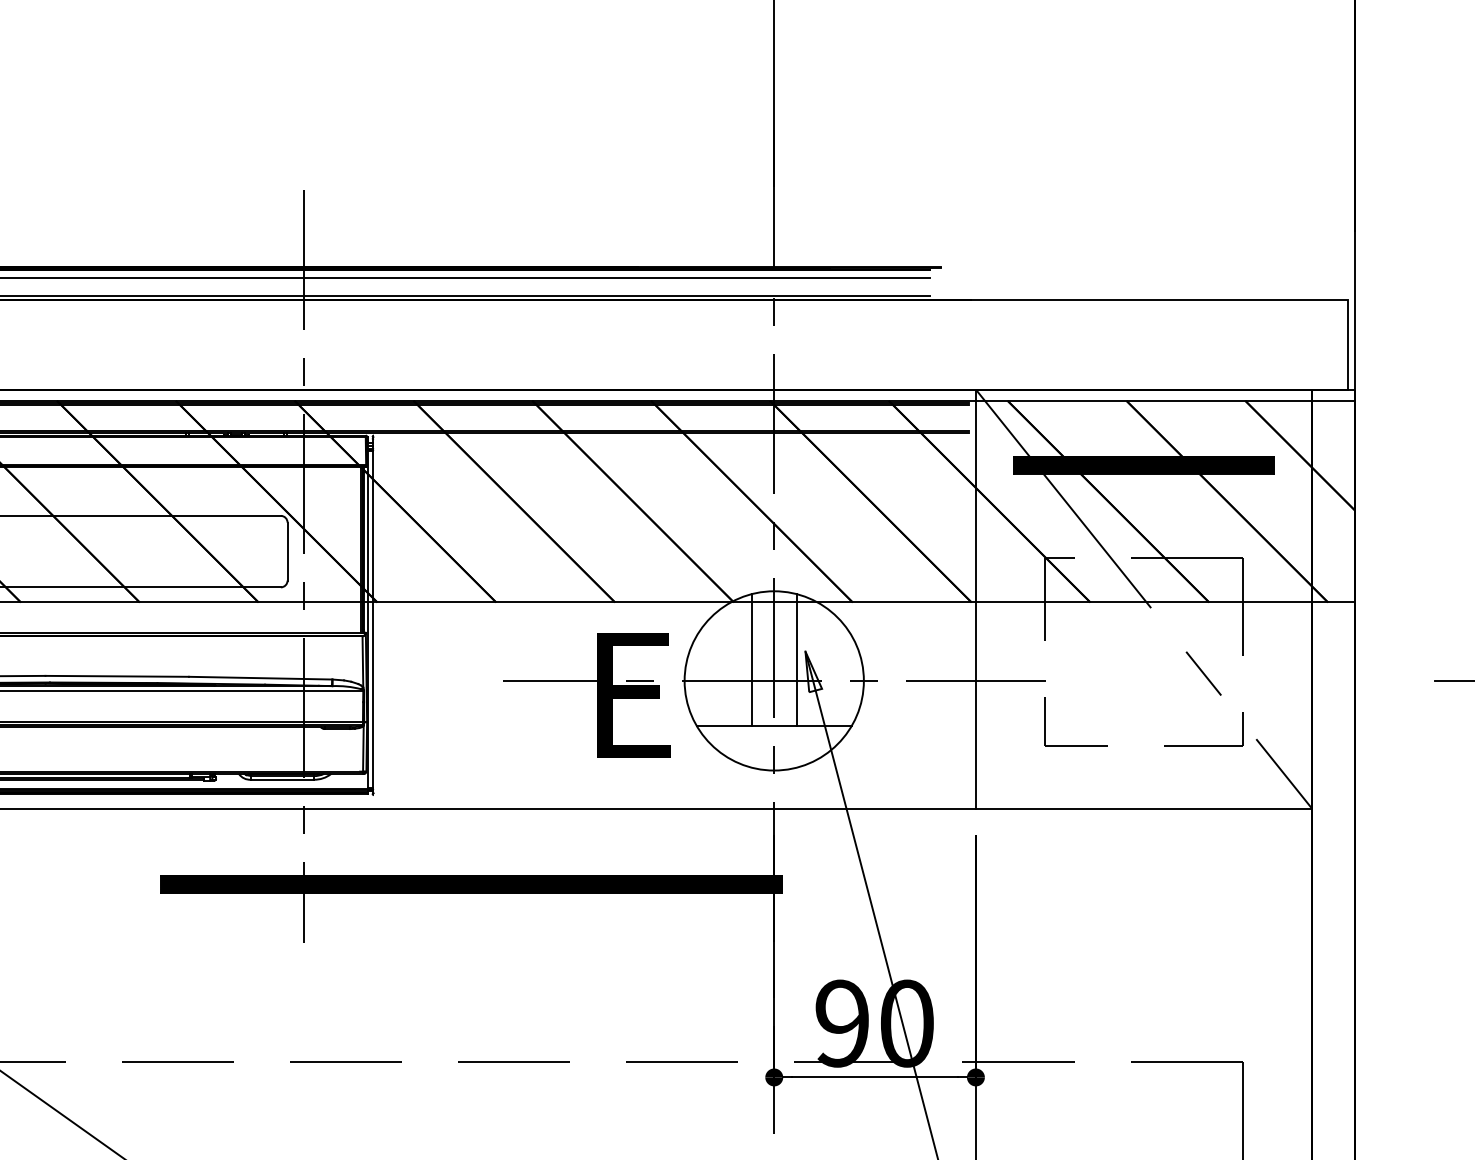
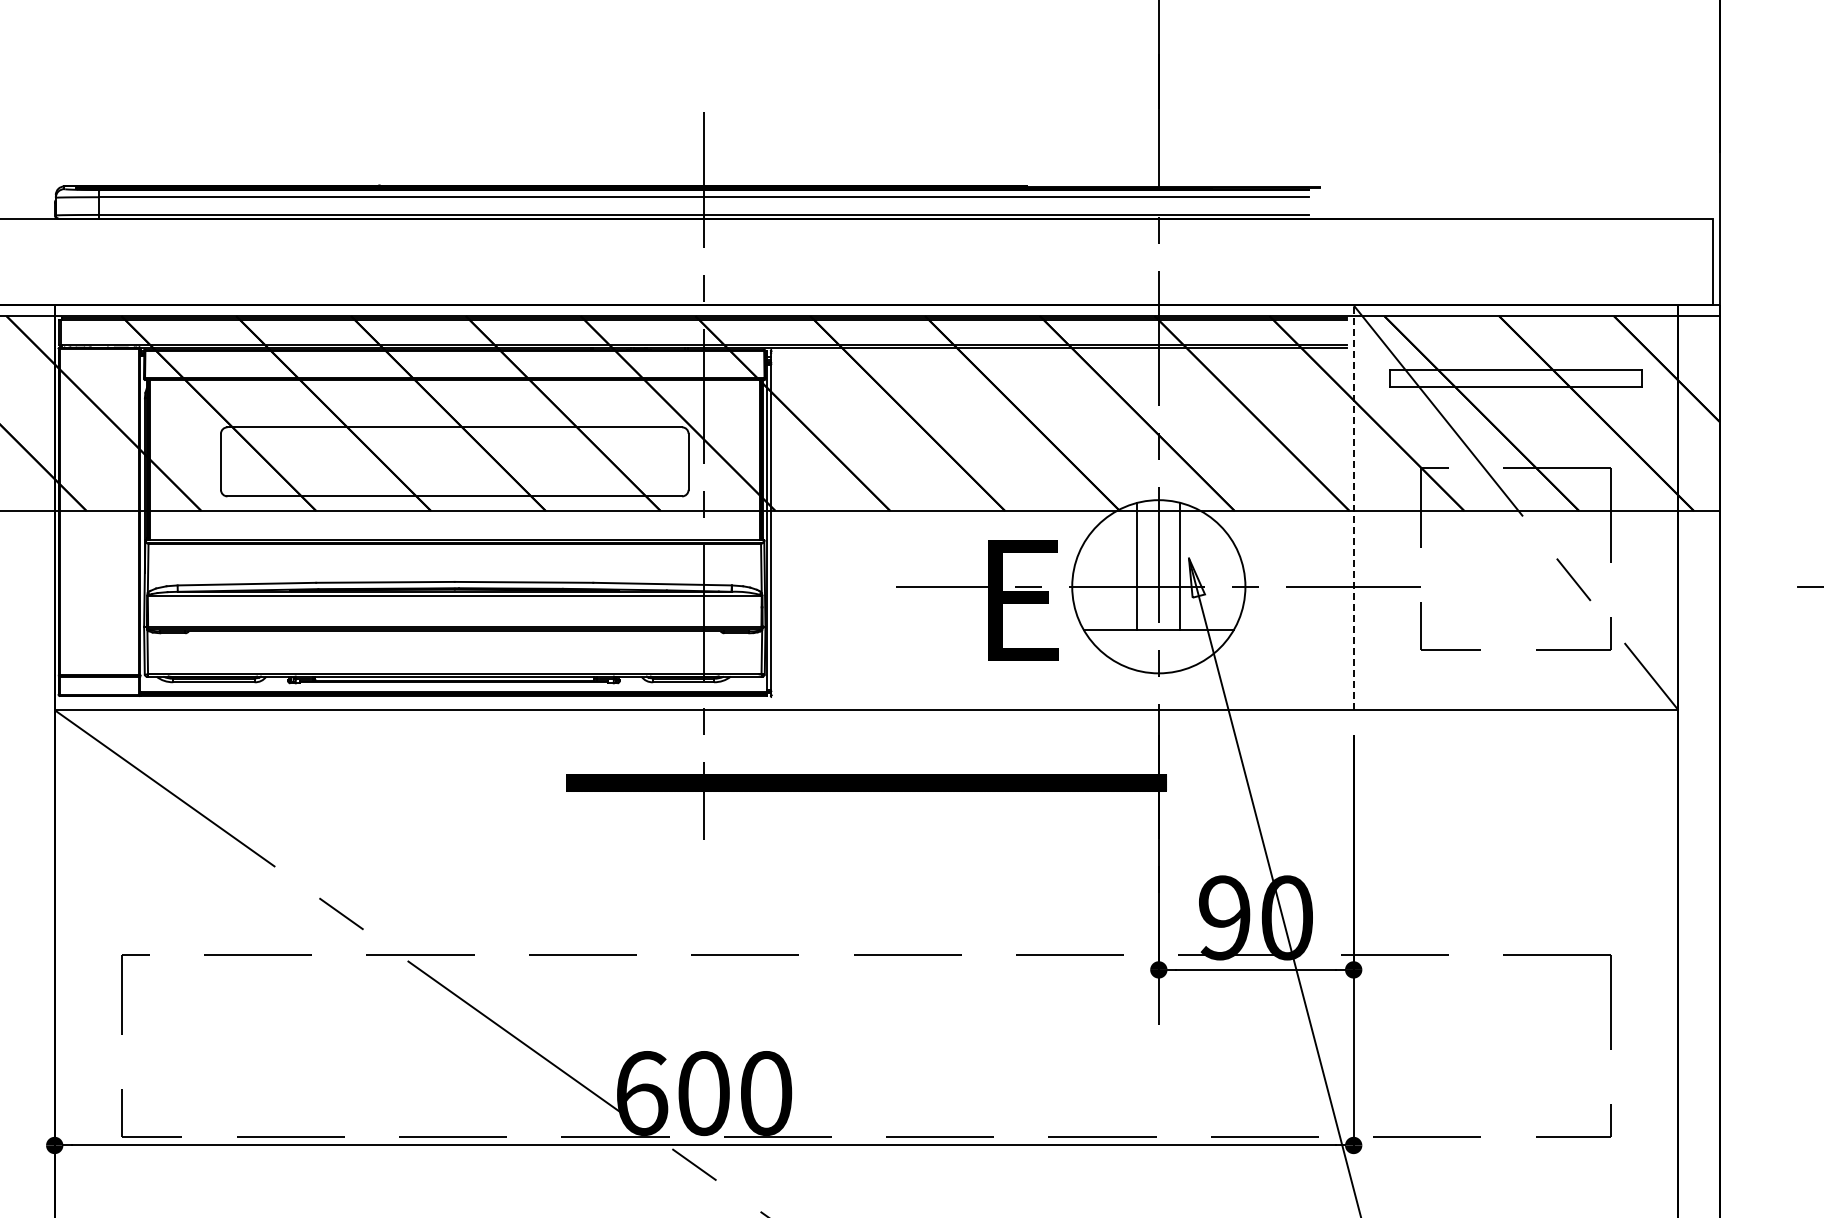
hatch: (1143, 465) -> (1515, 378), removed
line: (975, 598) -> (1353, 507), solid -> dashed

